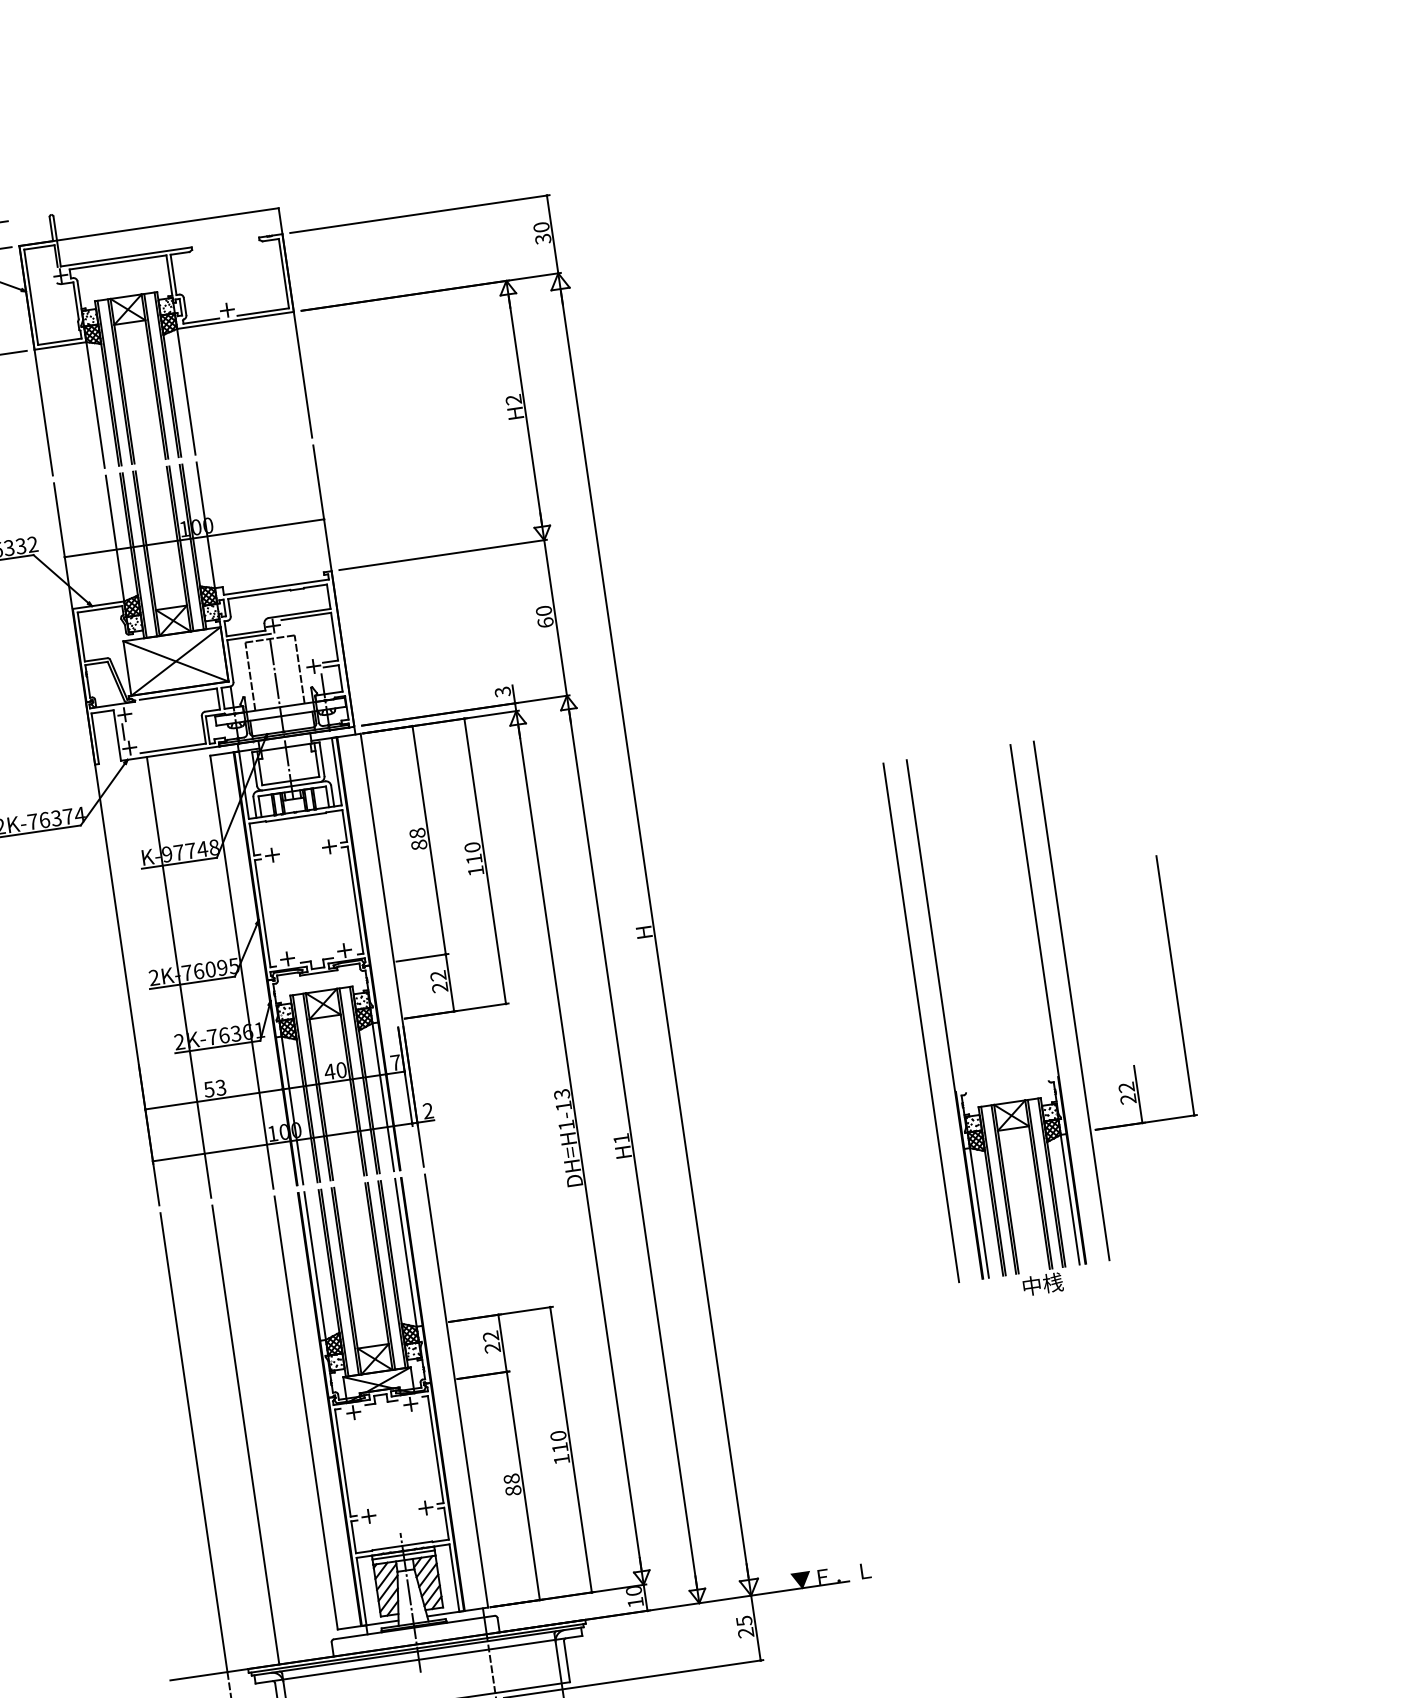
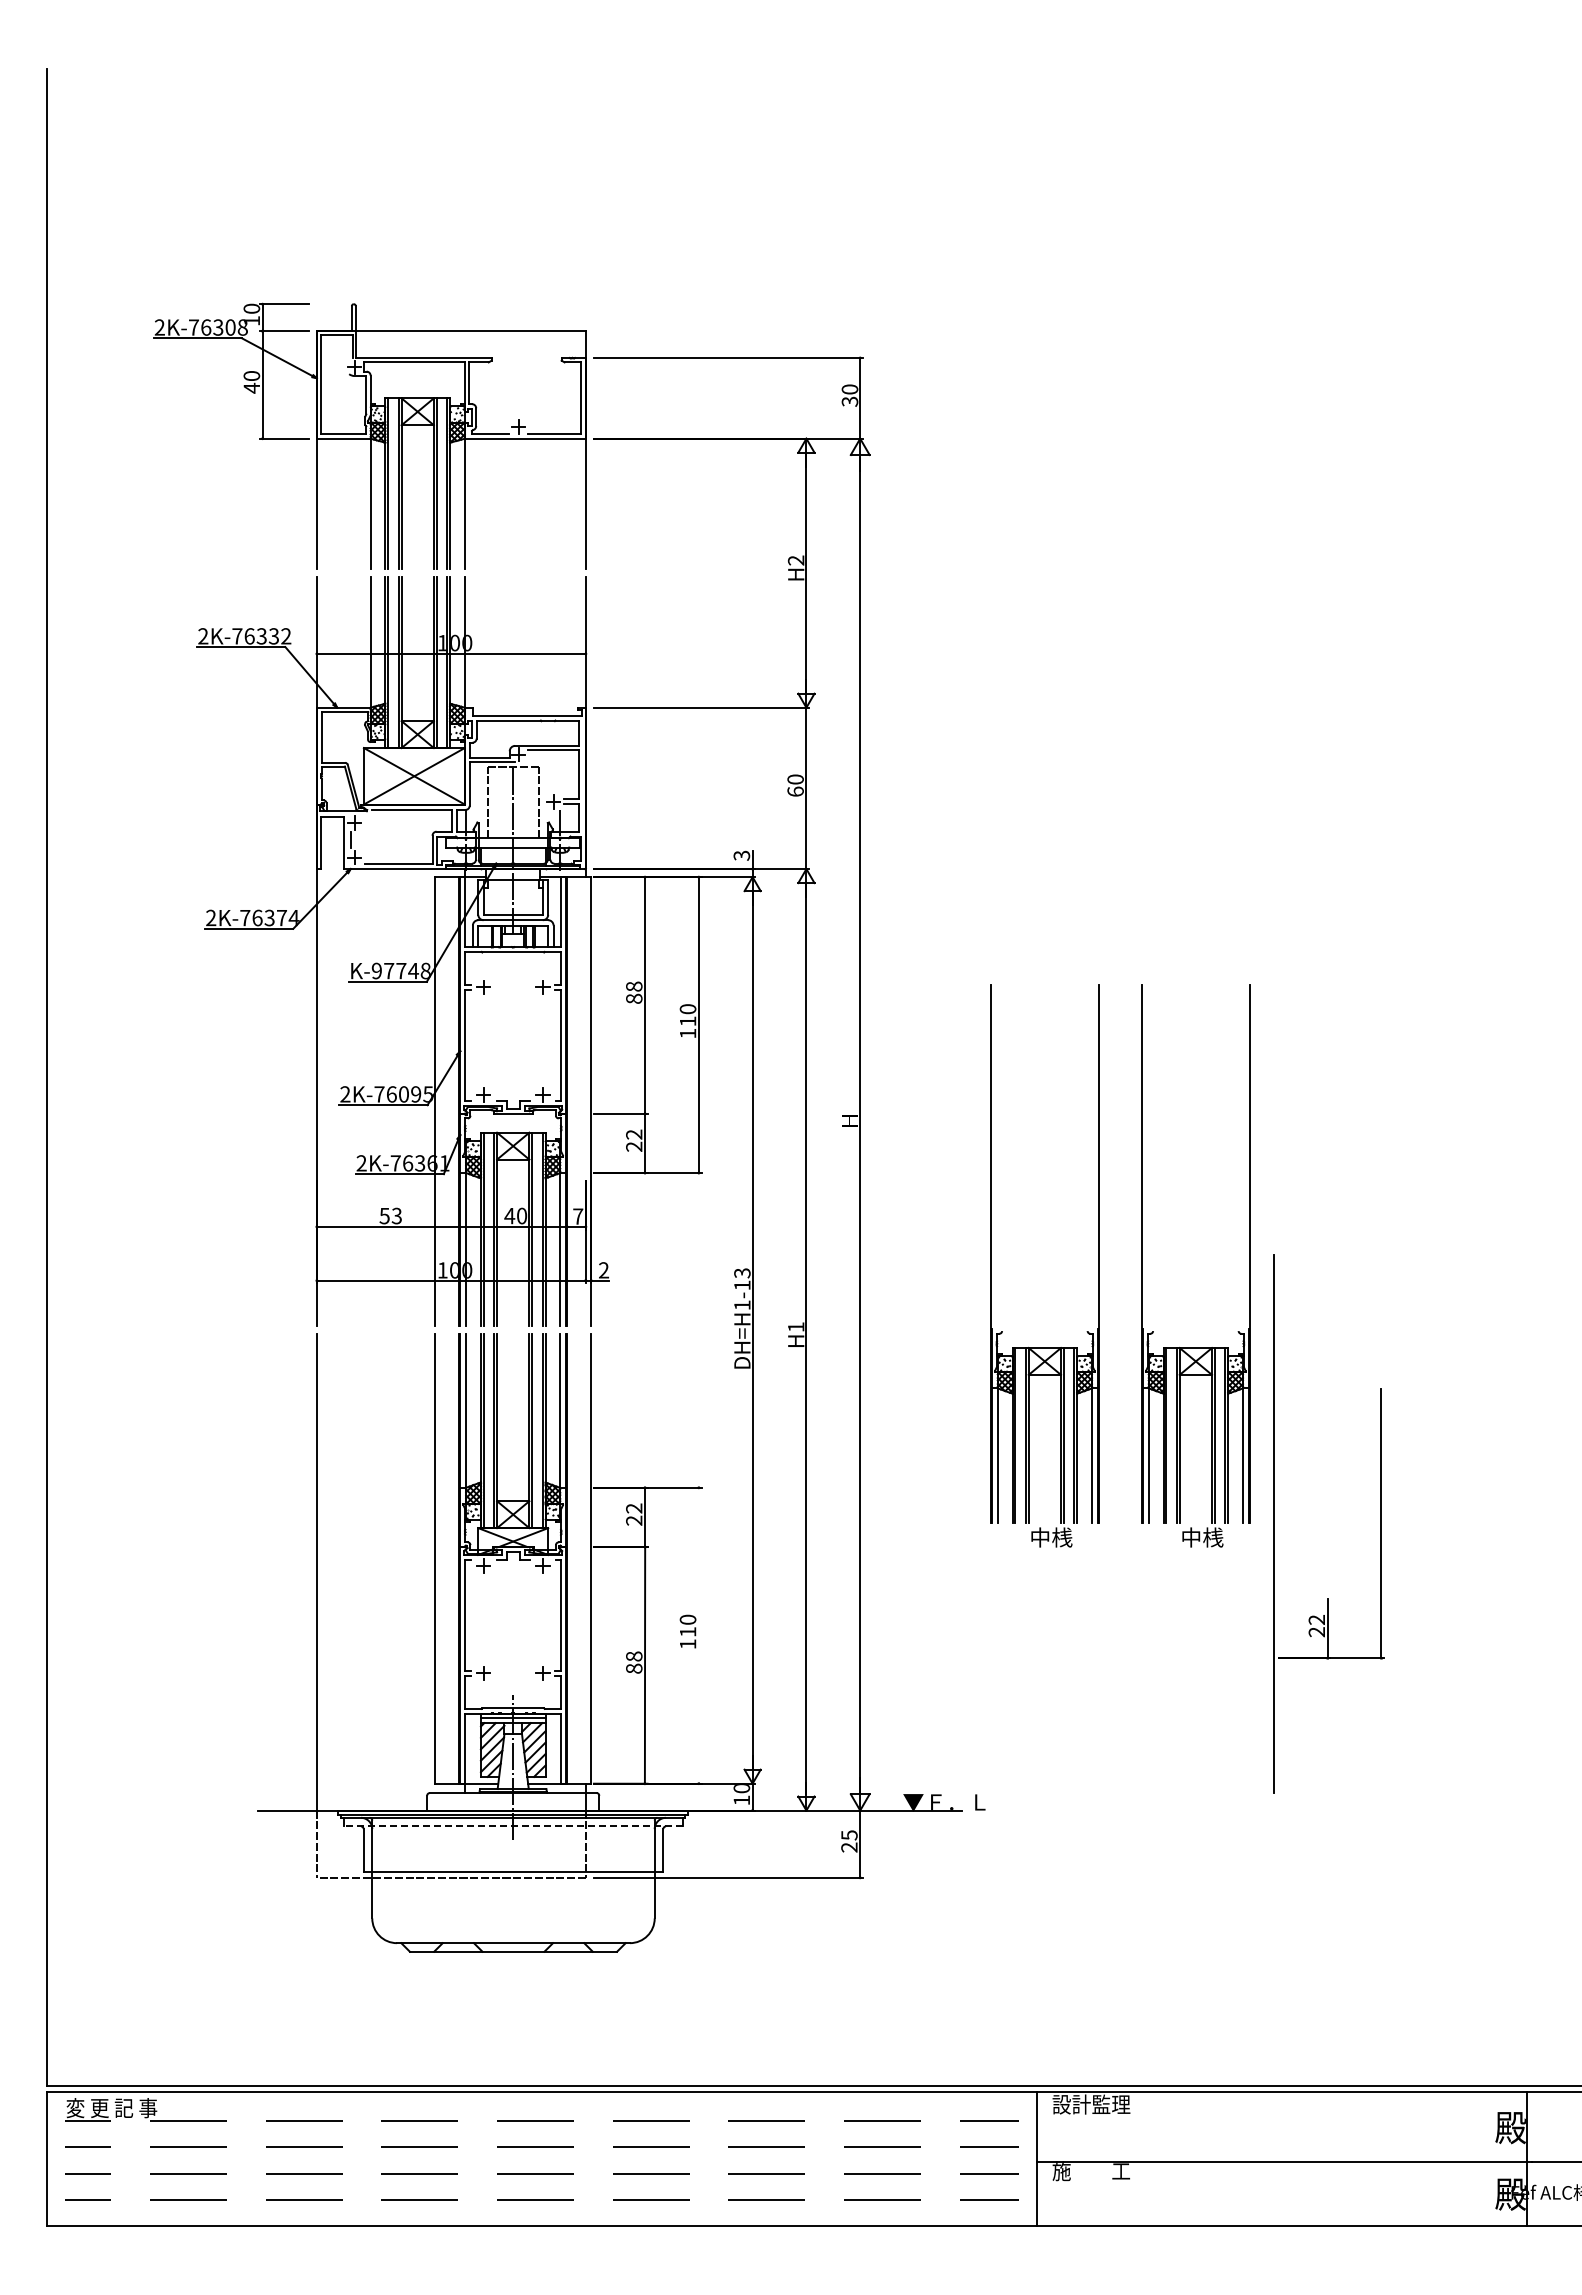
line: (178, 977) -> (370, 1097), removed
part: (1174, 985) -> (1380, 1523), moved
line: (920, 1022) -> (1117, 1253), removed
part: (801, 1051) -> (991, 1265), added
line: (245, 1435) -> (370, 1572), removed
line: (570, 1449) -> (698, 1635), removed
line: (418, 1659) -> (512, 1826), solid -> dashed

